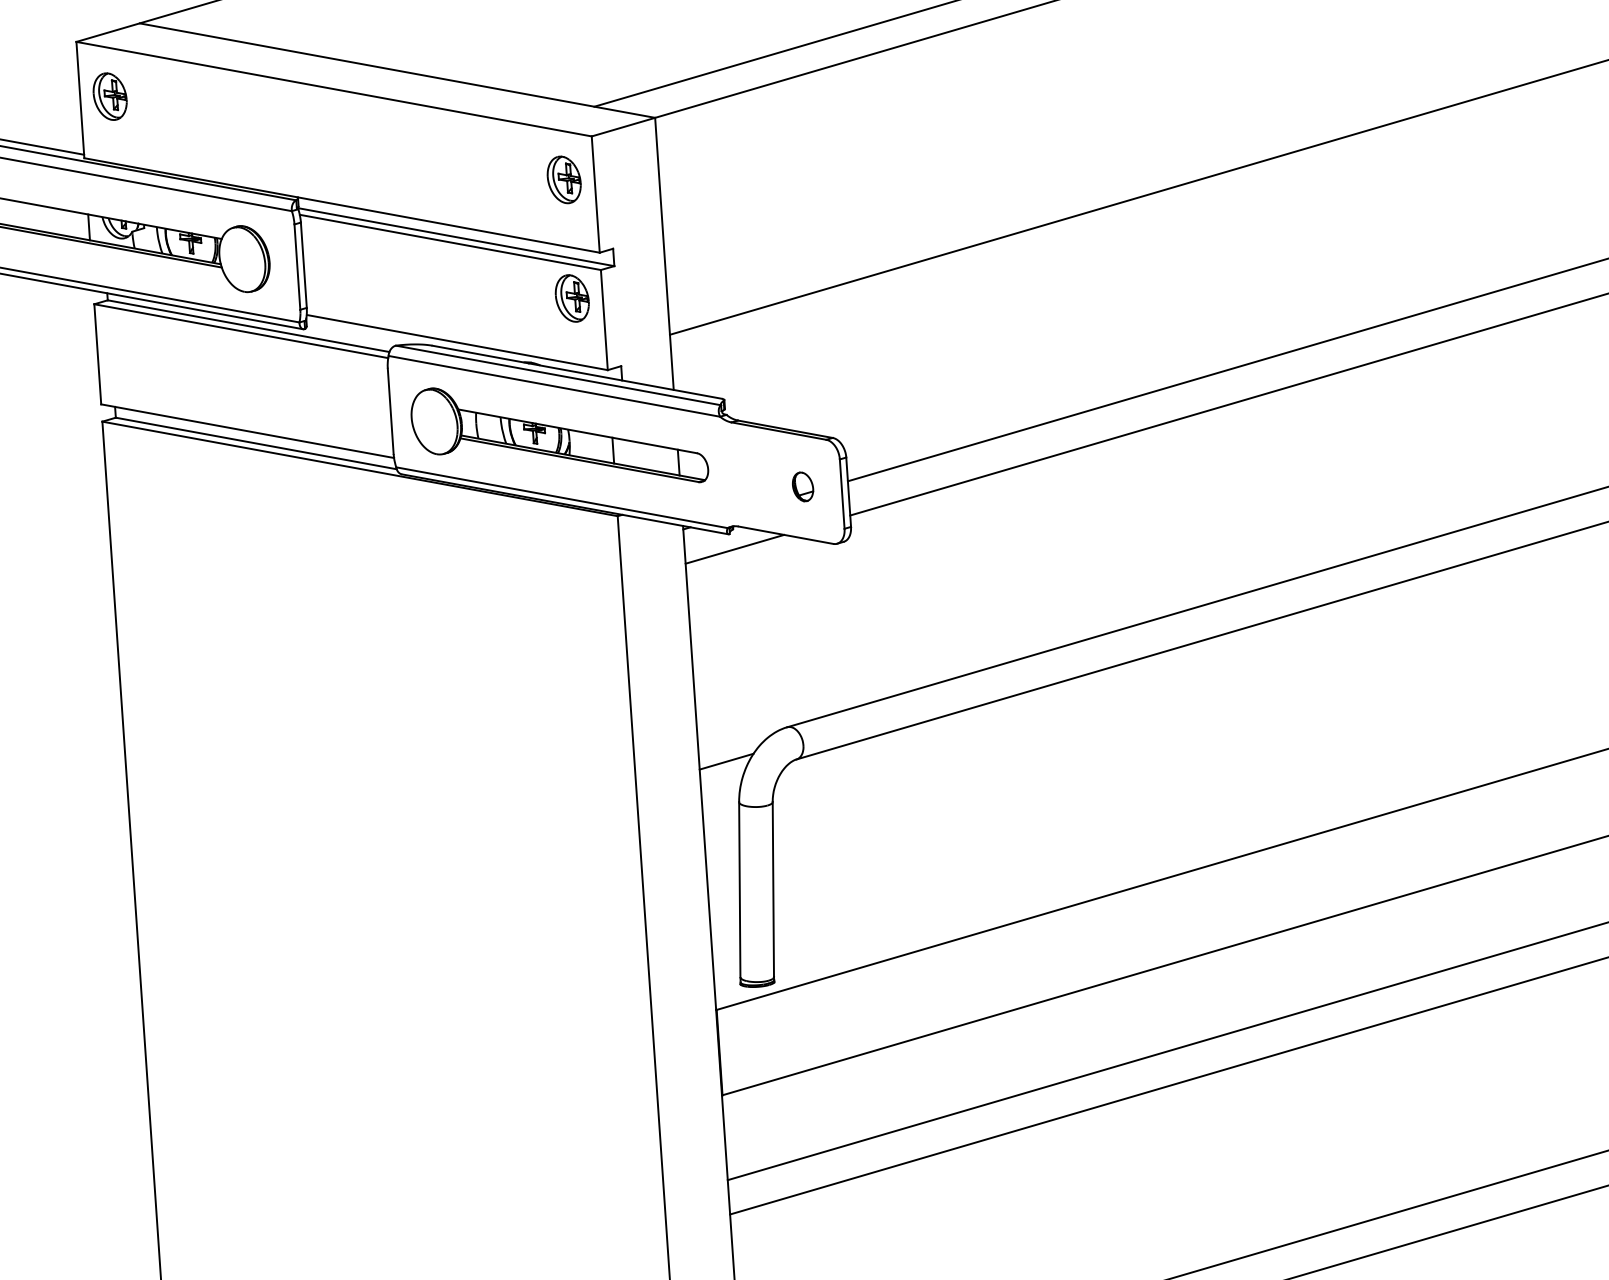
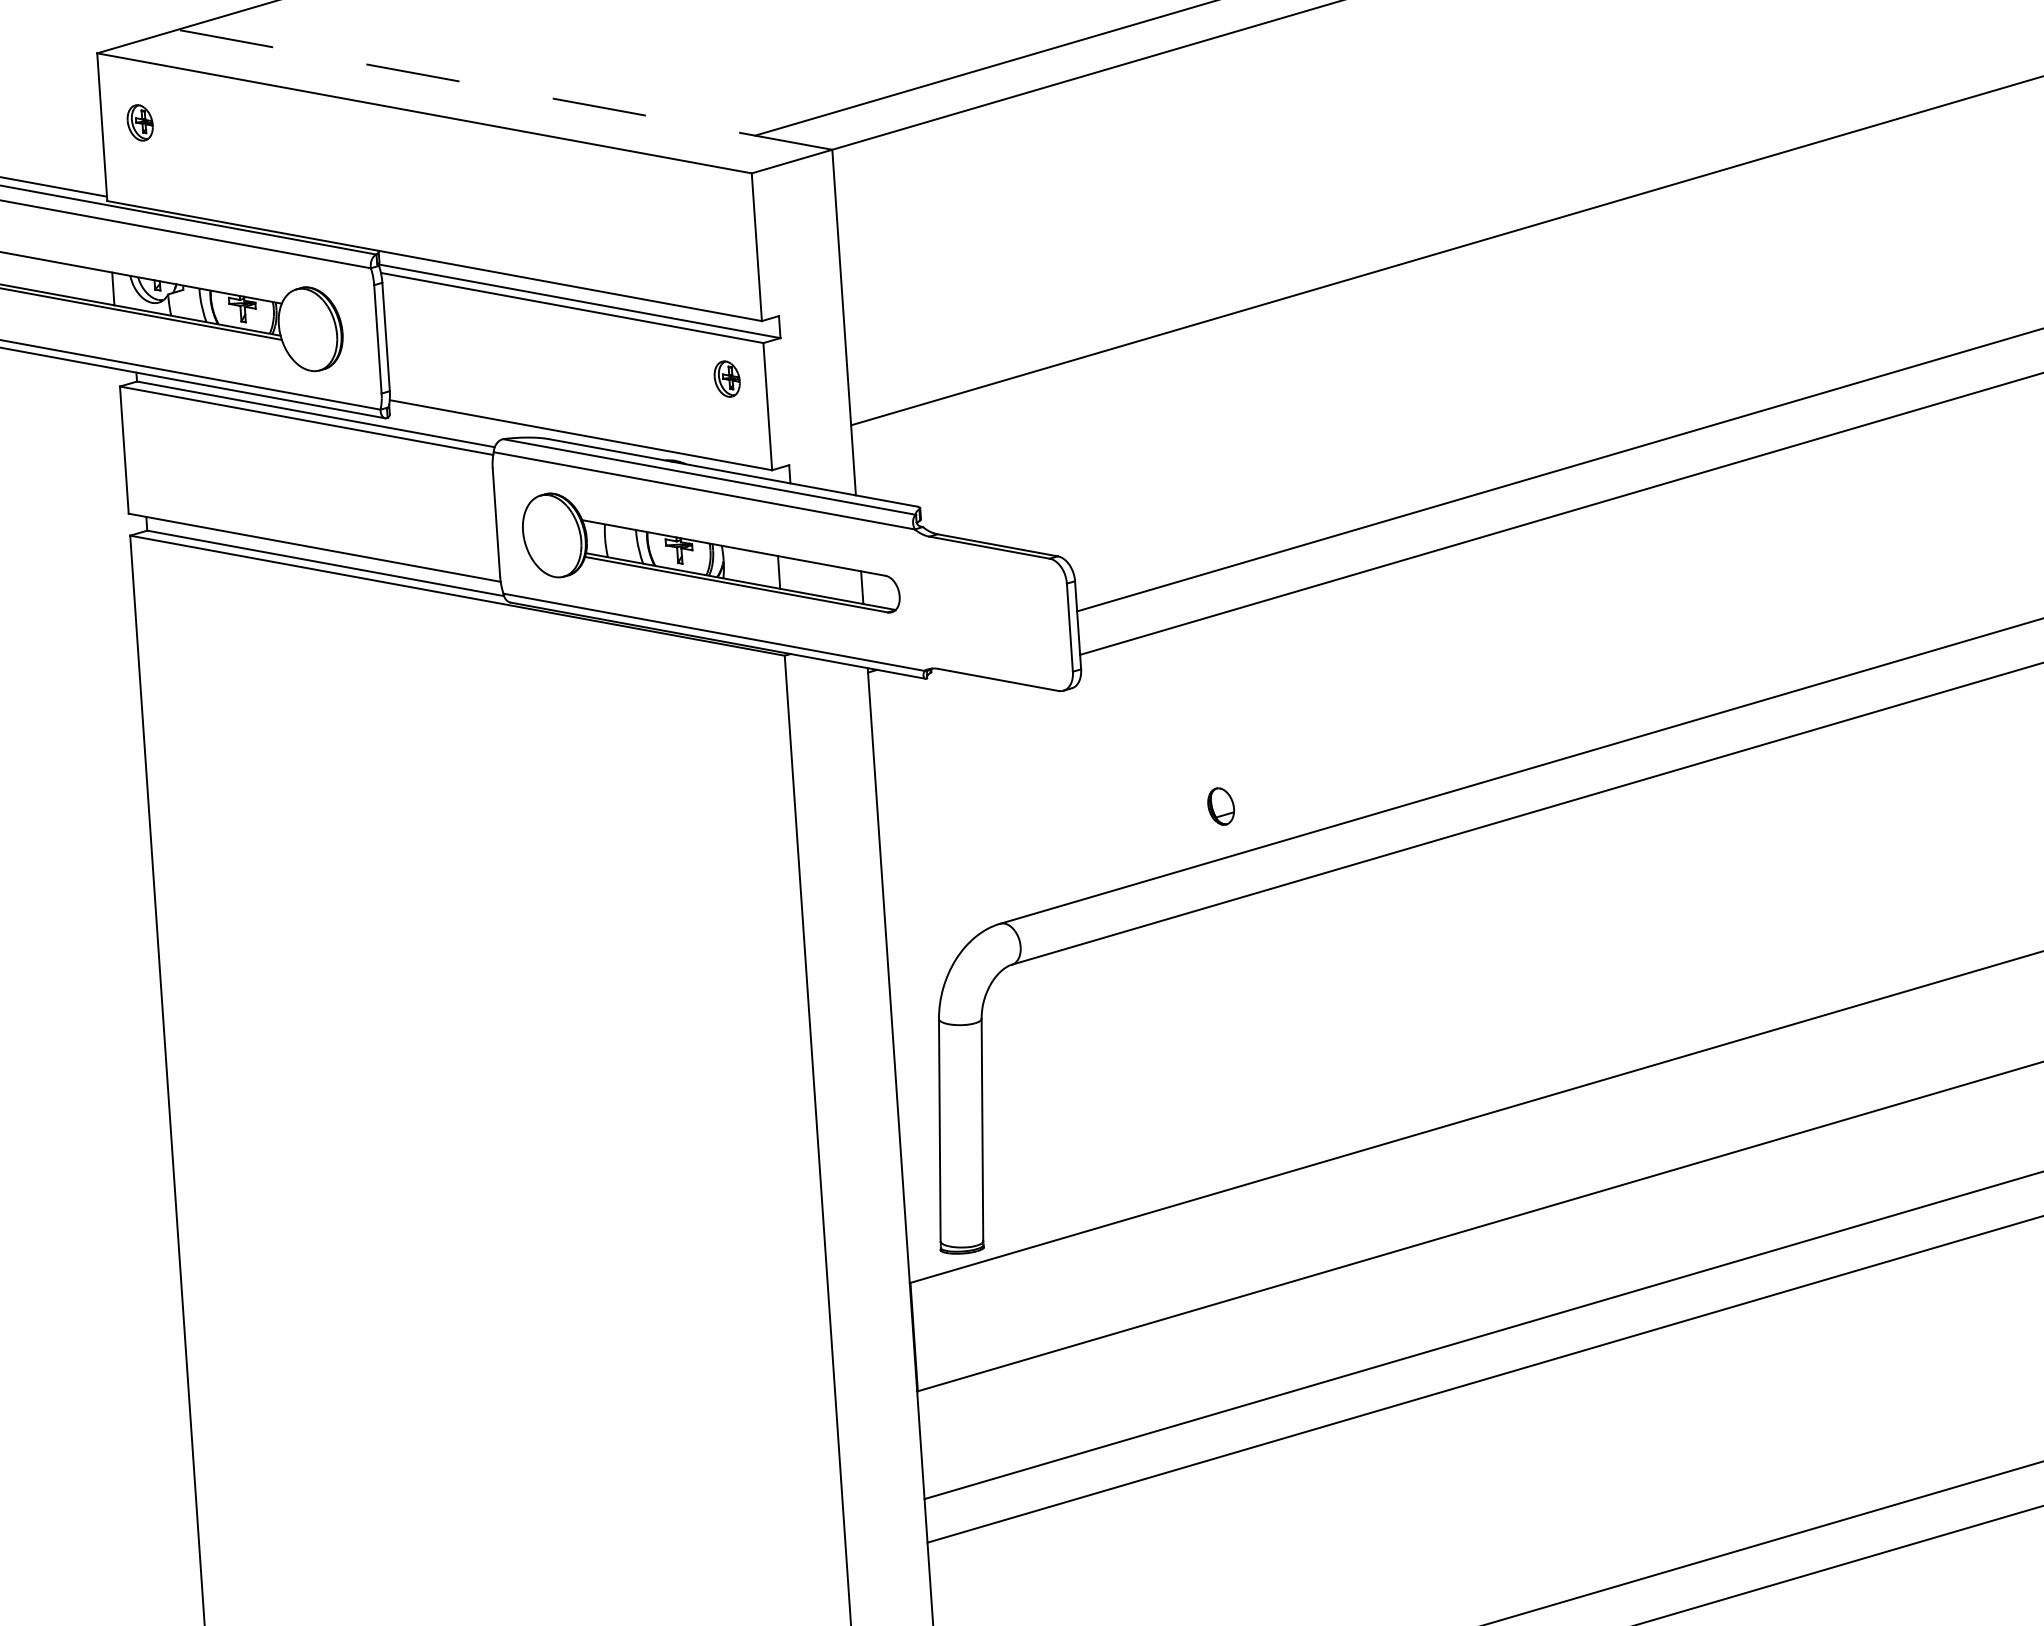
line: (397, 70) -> (505, 89), solid -> dashed
part: (110, 96) -> (140, 122), size x0.6
part: (563, 179) -> (716, 228), removed
part: (572, 297) -> (727, 378), size x0.6
part: (802, 486) -> (1220, 806), moved
line: (734, 549) -> (933, 697), removed
line: (726, 761) -> (922, 967), removed

